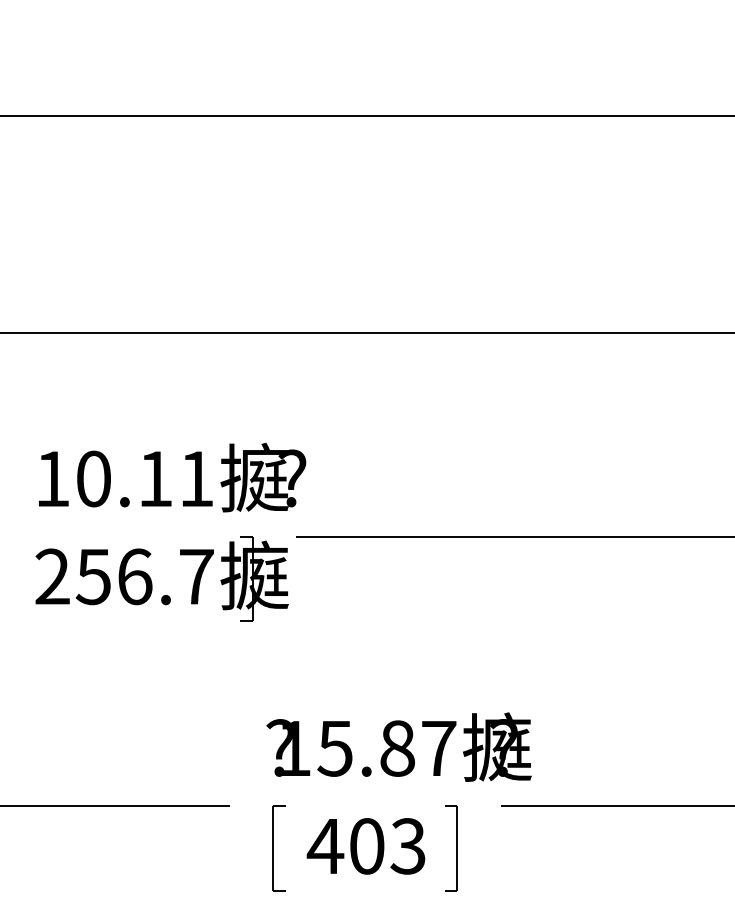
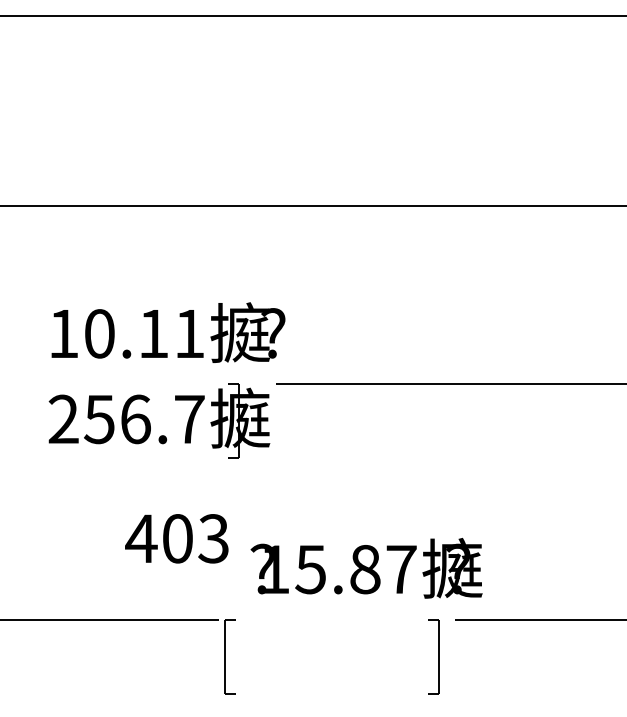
text: (365, 846) -> (176, 538), moved
part: (278, 848) -> (229, 656), moved
part: (451, 848) -> (433, 656), moved

